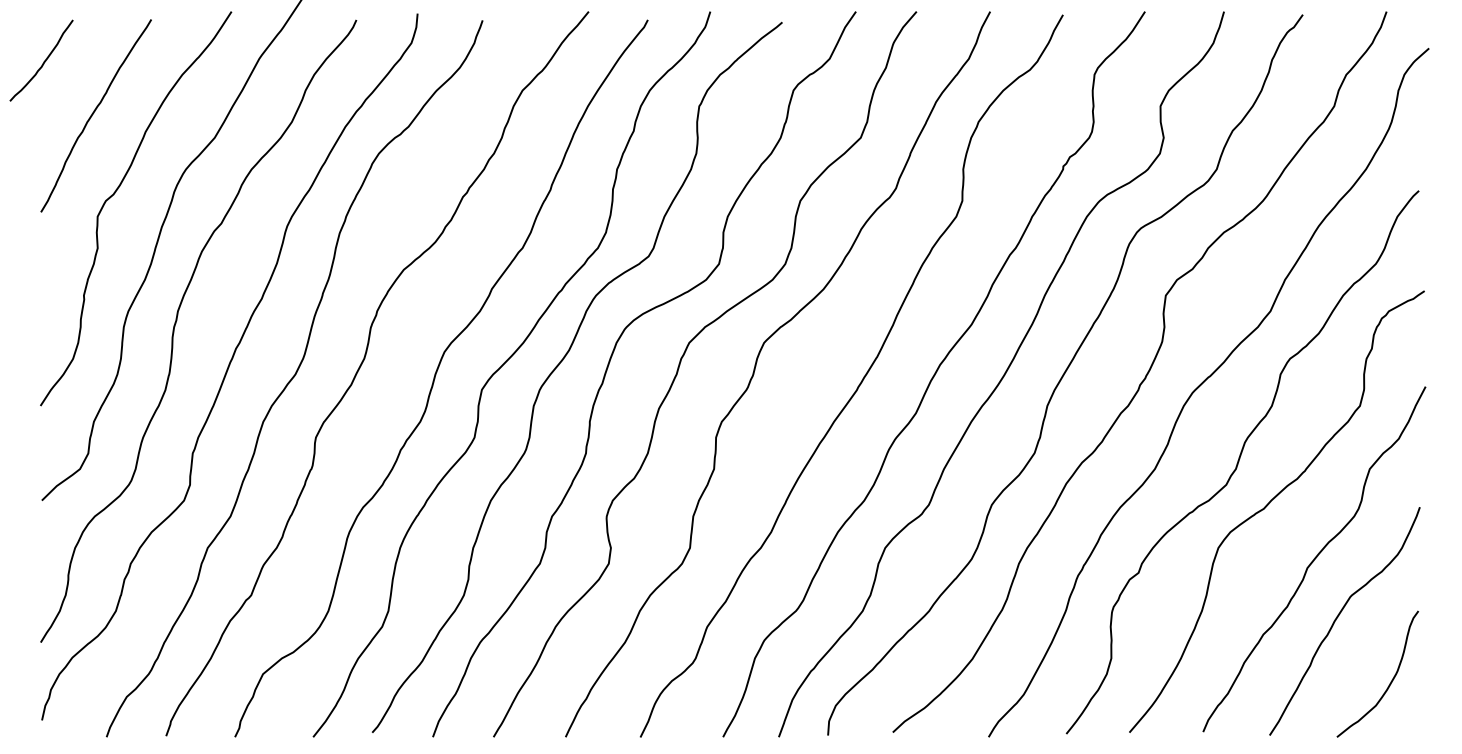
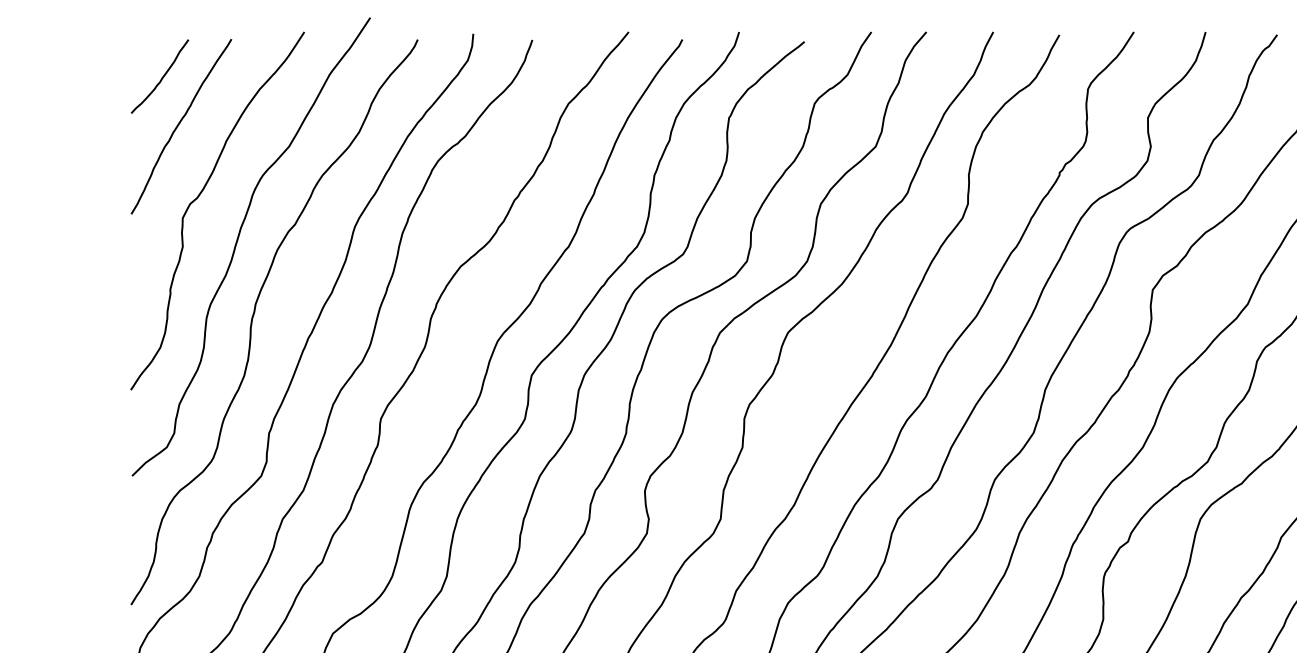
curve: (43, 61) -> (161, 77), moved

